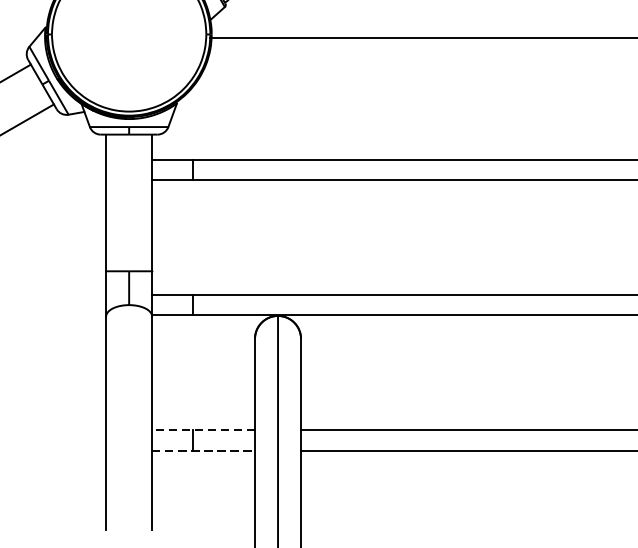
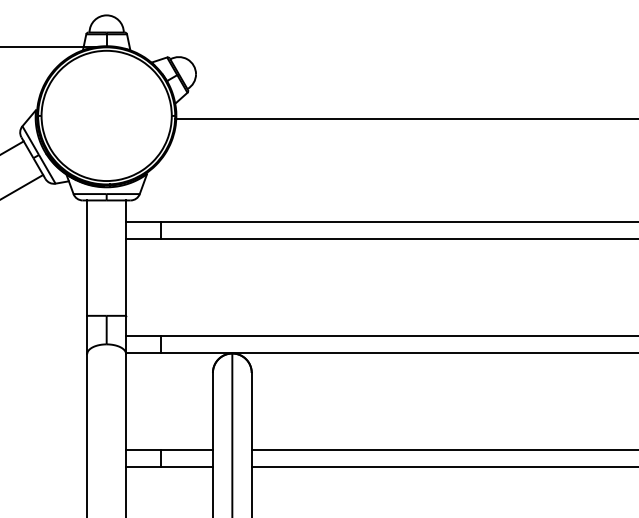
line: (203, 430) -> (169, 450), dashed -> solid
line: (204, 450) -> (170, 467), dashed -> solid

